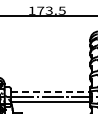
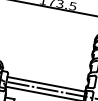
line: (50, 92) -> (46, 84), dashed -> solid

